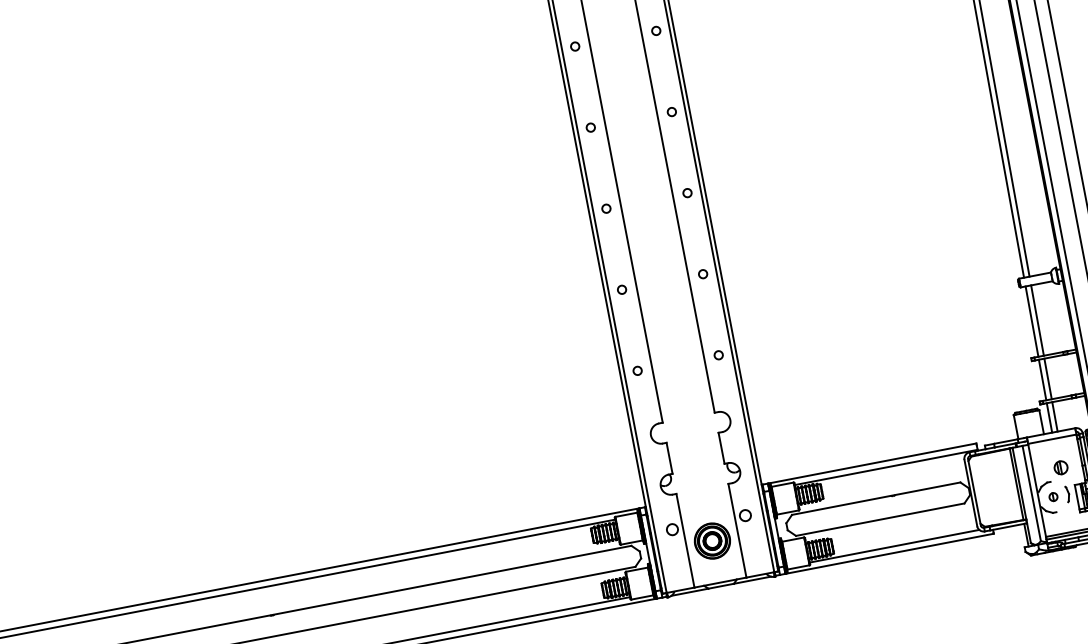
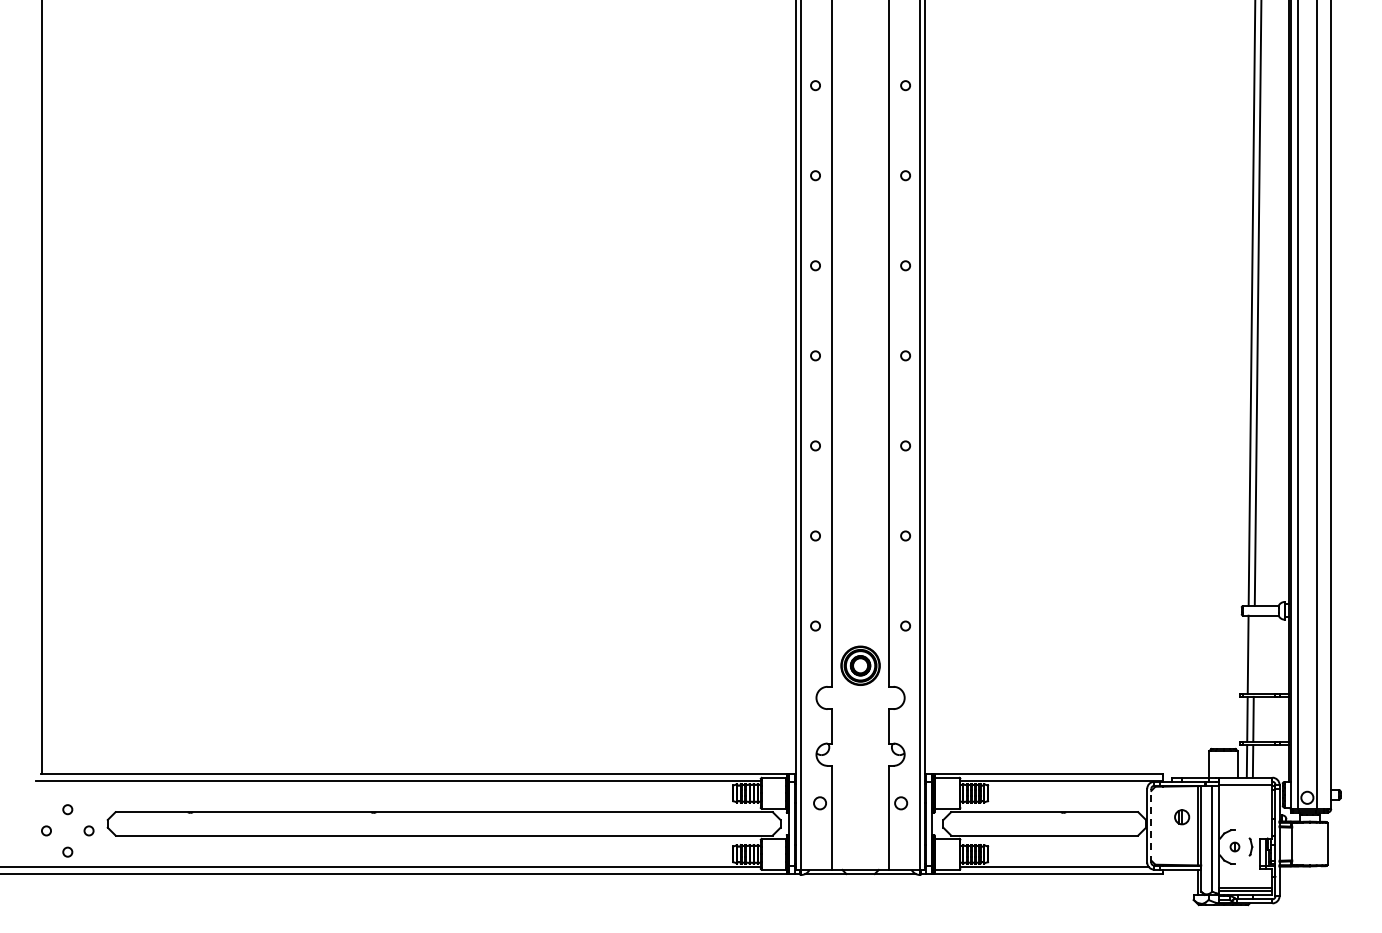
line: (1036, 320) -> (1253, 654), removed
part: (1061, 467) -> (1182, 817), moved
line: (974, 492) -> (1151, 825), solid -> dashed
part: (712, 540) -> (860, 665), moved

